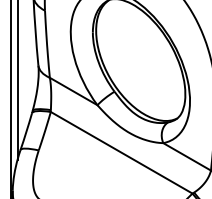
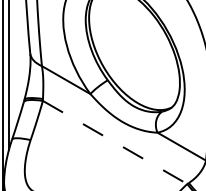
line: (121, 152) -> (114, 142), solid -> dashed

